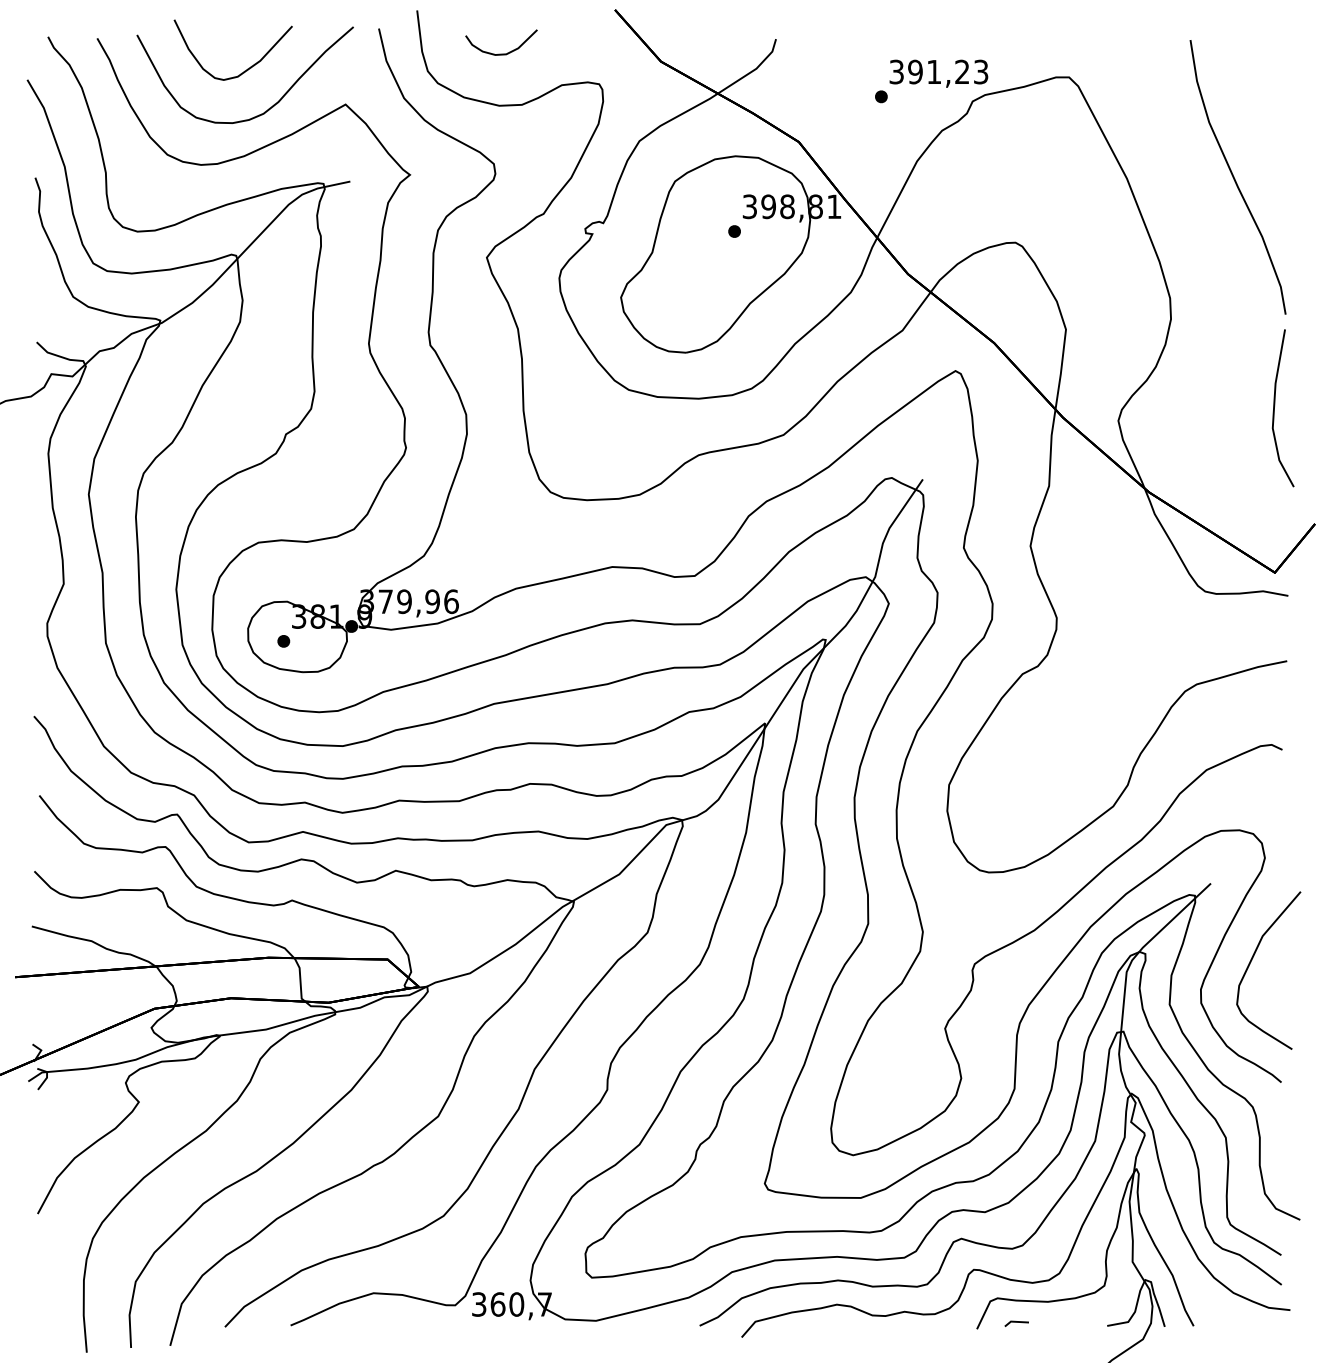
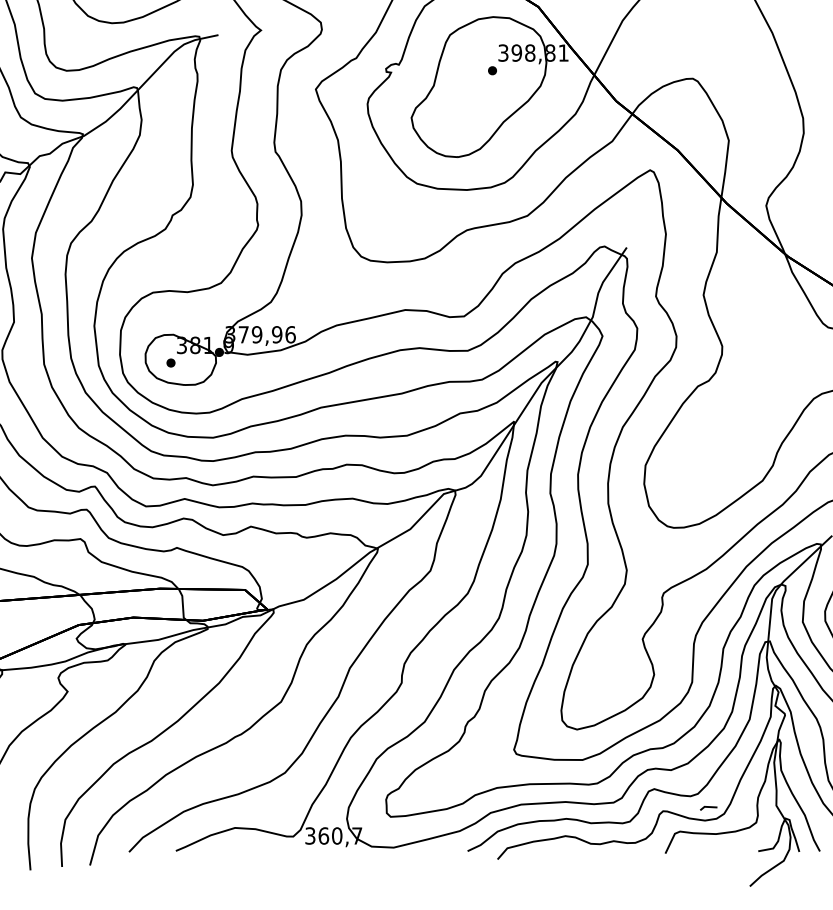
line: (1016, 1322) -> (708, 807), moved

